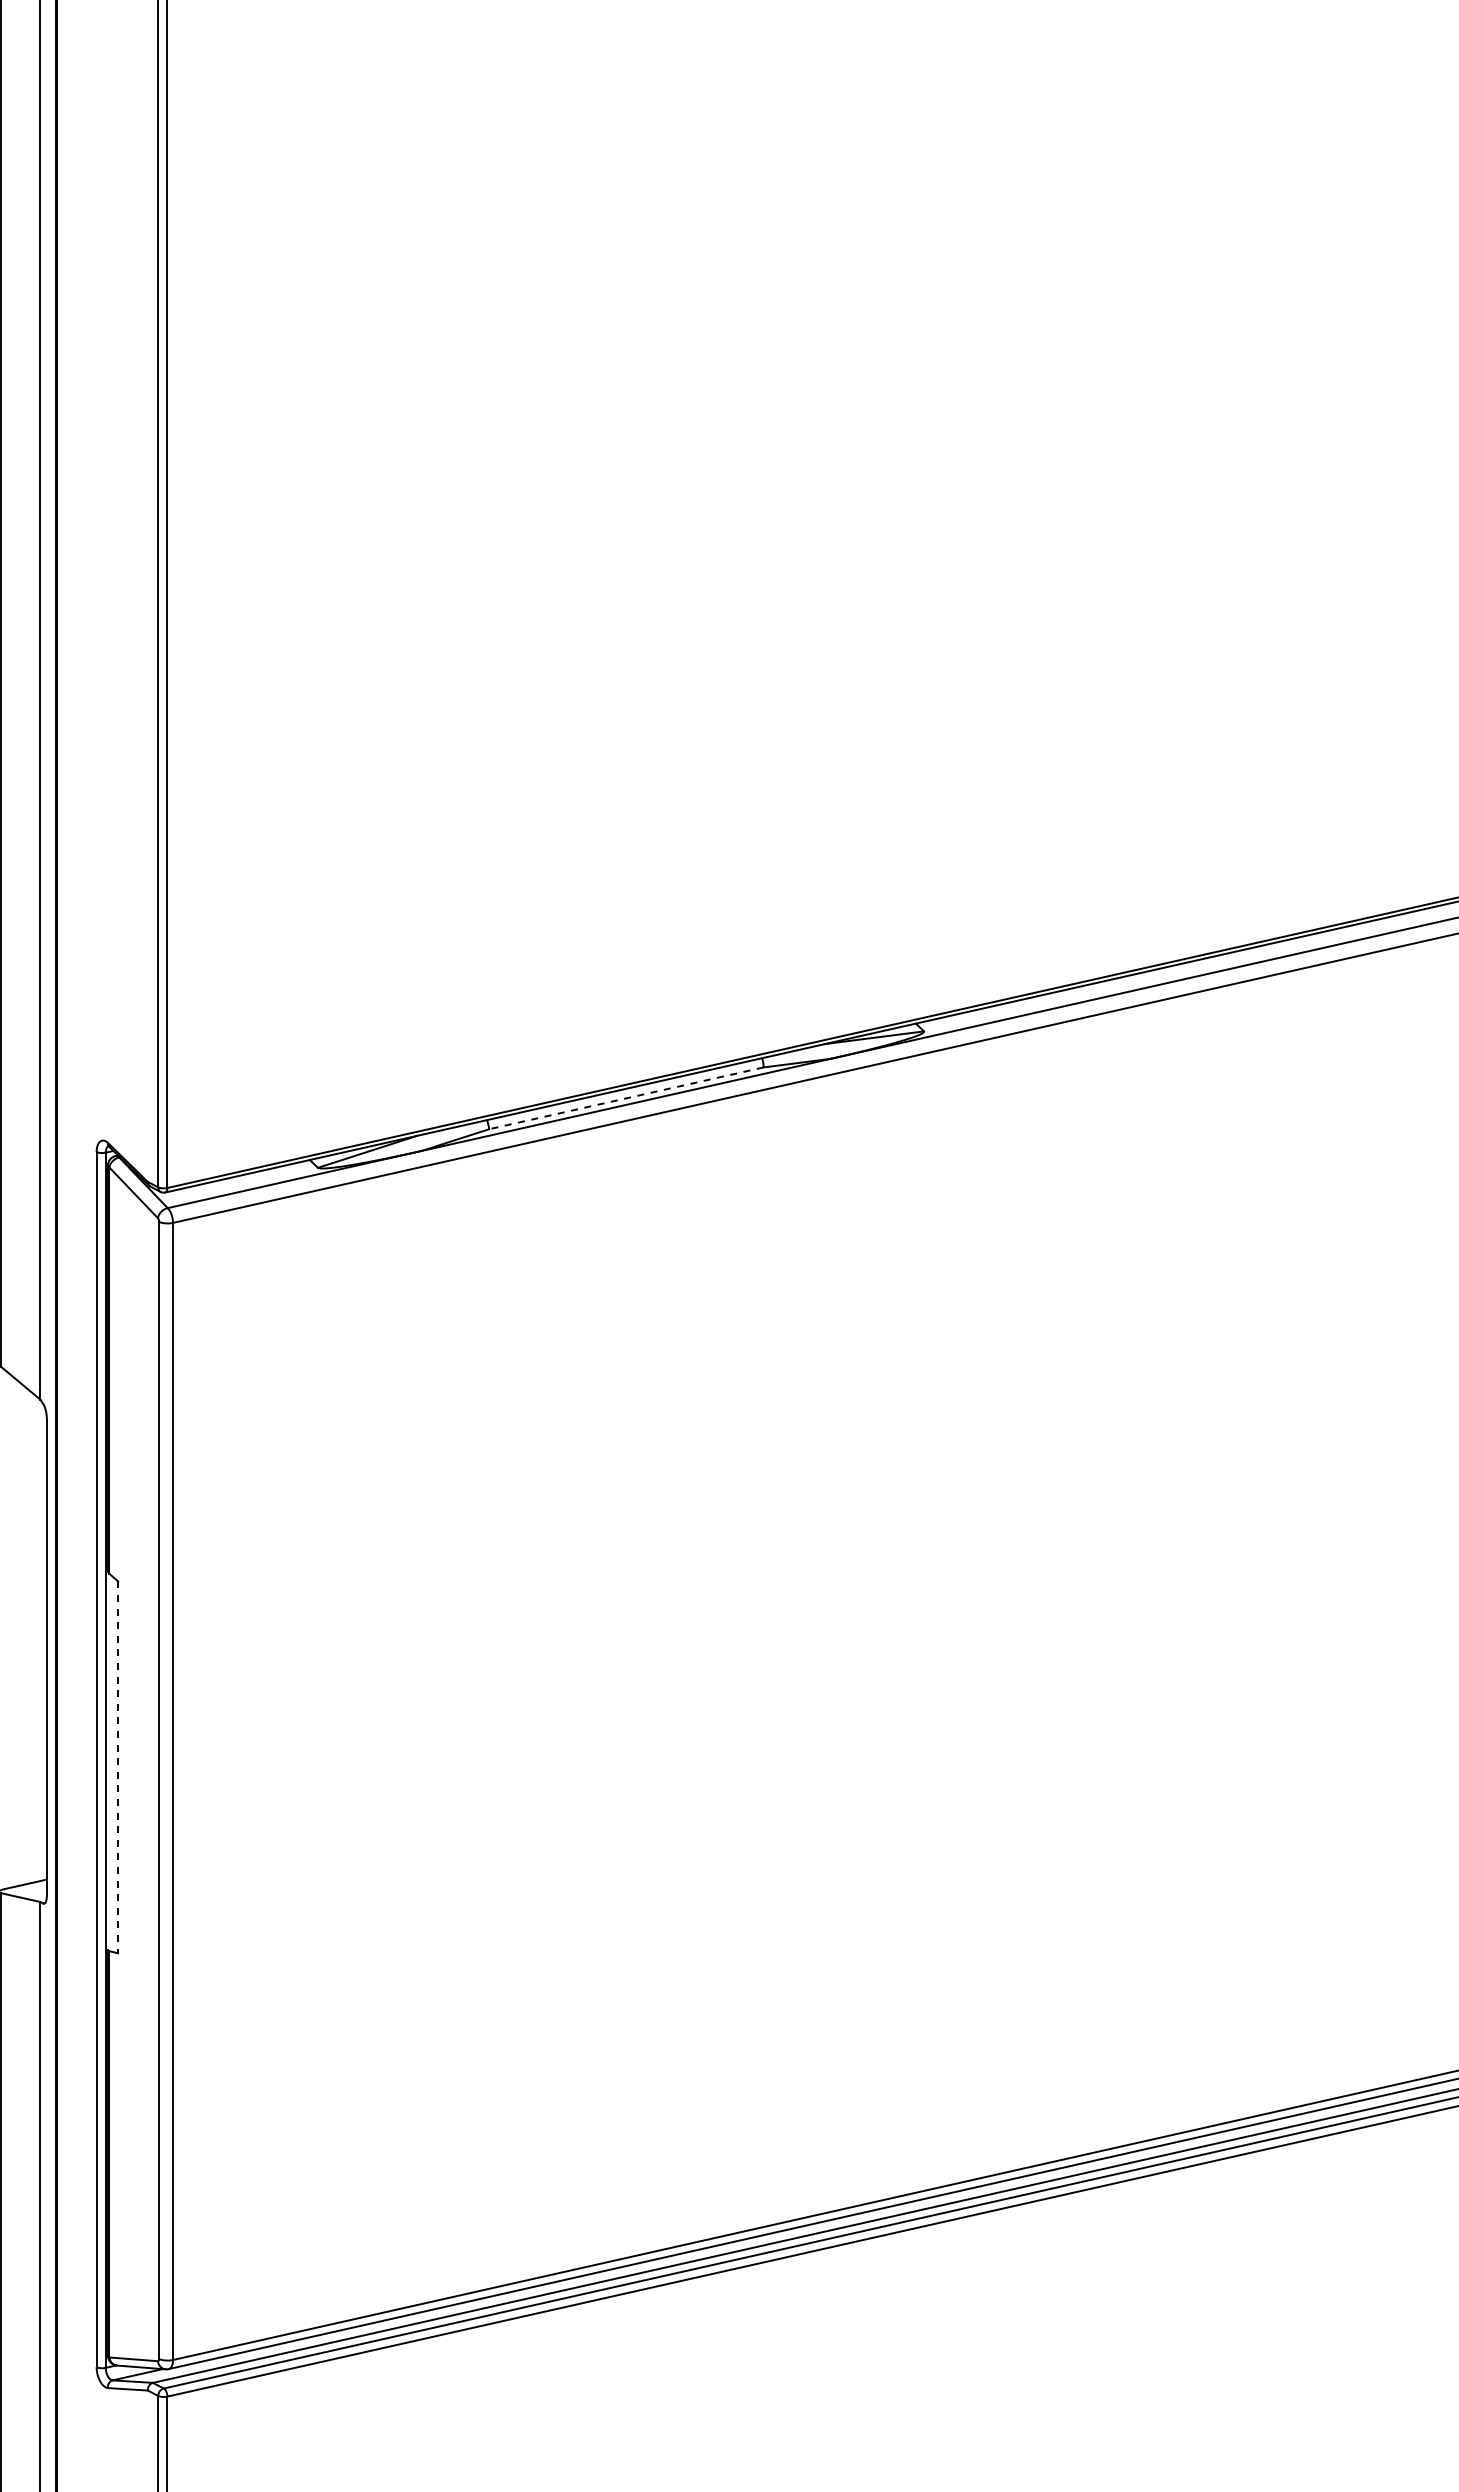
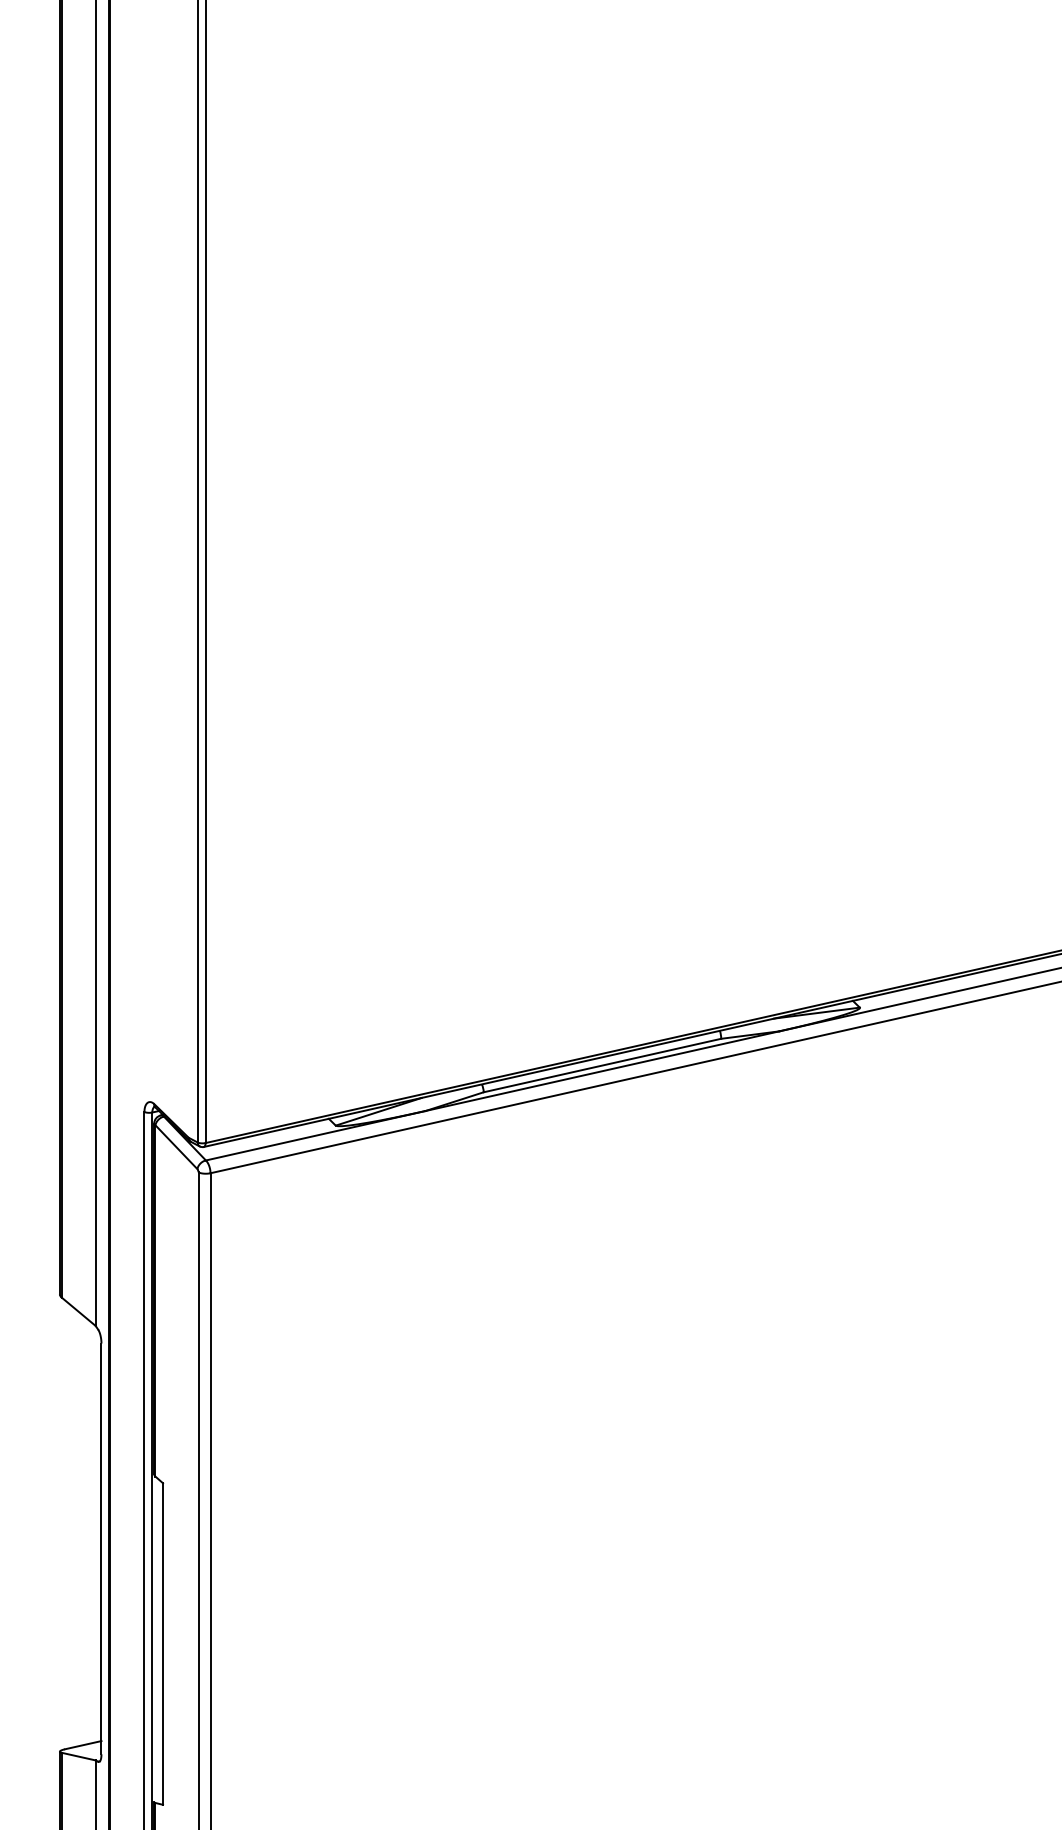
line: (626, 1098) -> (602, 1065), dashed -> solid
line: (118, 1767) -> (163, 1644), dashed -> solid

